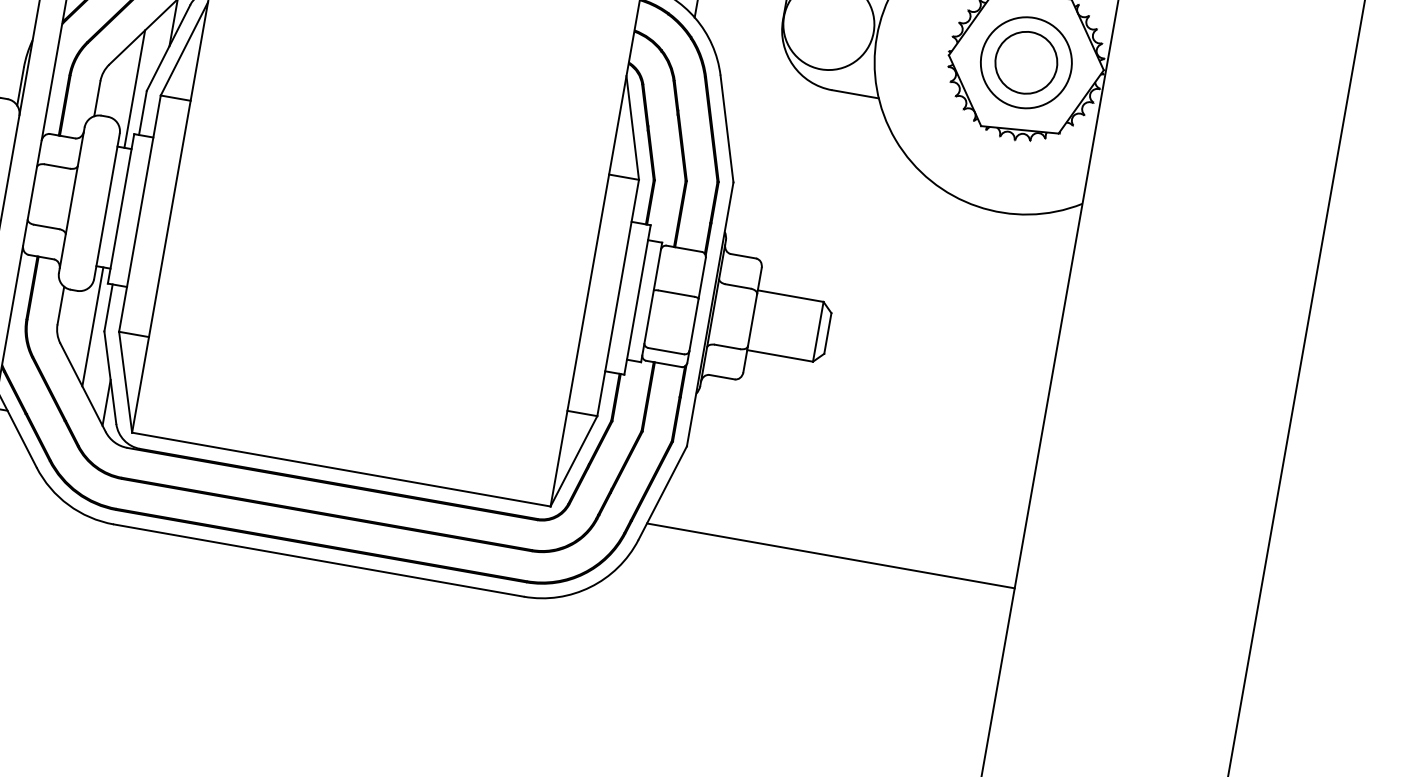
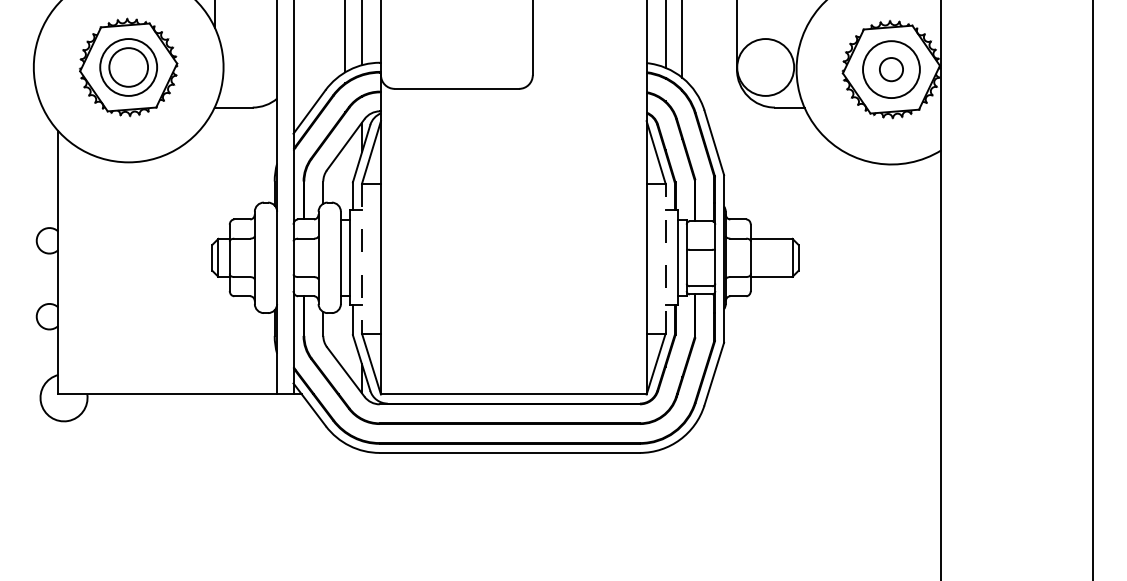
circle: (1026, 62) -> (891, 69), size x0.6
line: (135, 88) -> (345, 182), removed
line: (140, 214) -> (362, 259), solid -> dashed
line: (618, 297) -> (665, 258), solid -> dashed
line: (93, 326) -> (345, 333), removed
line: (830, 555) -> (824, 394), removed

